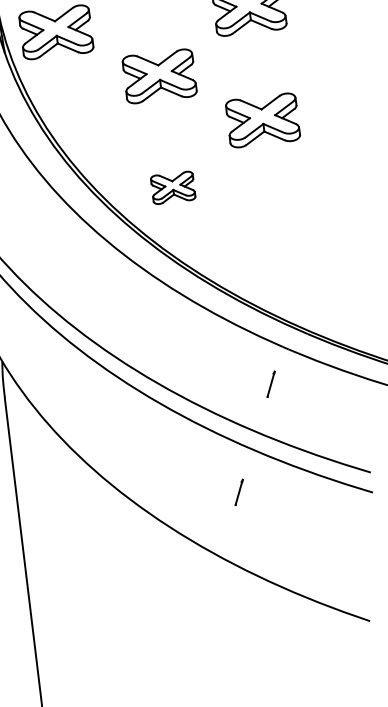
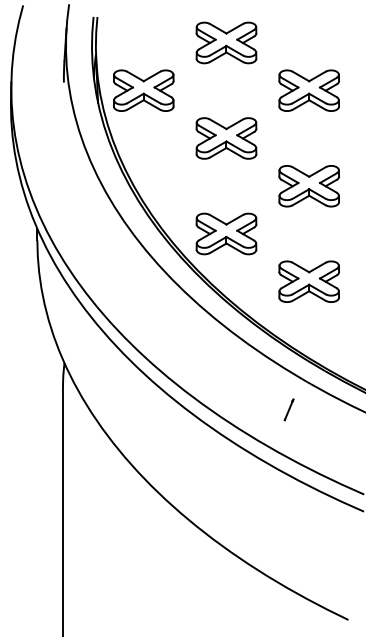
part: (173, 187) -> (226, 233), size x1.67
part: (275, 231) -> (308, 281), added
line: (238, 492) -> (250, 497), removed

